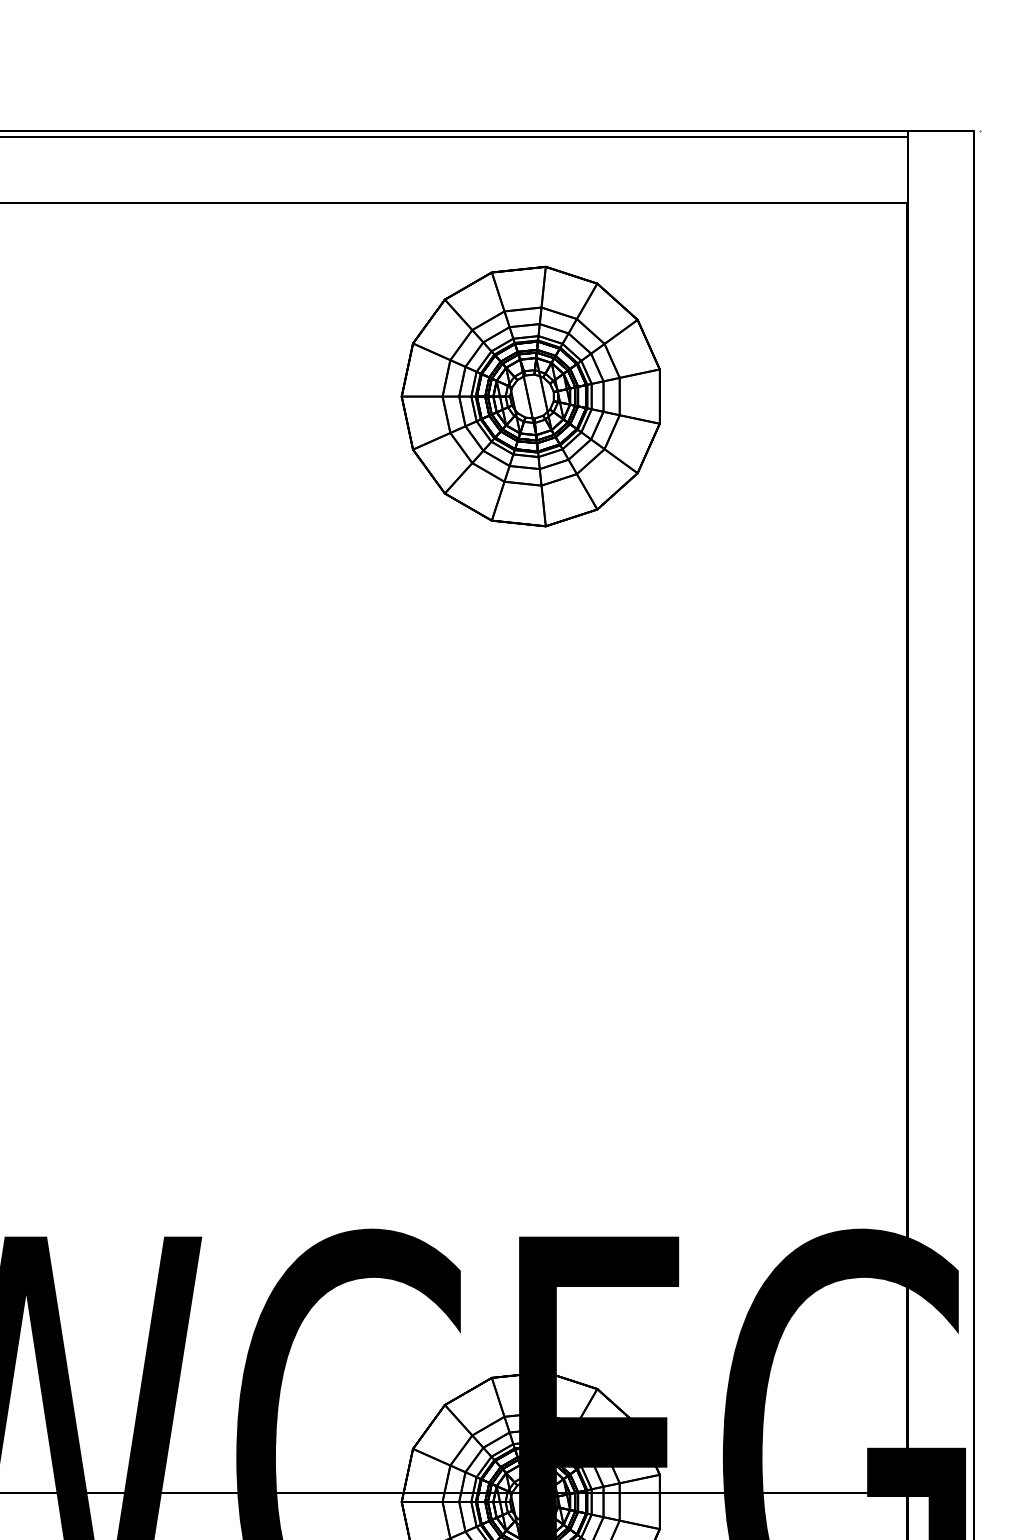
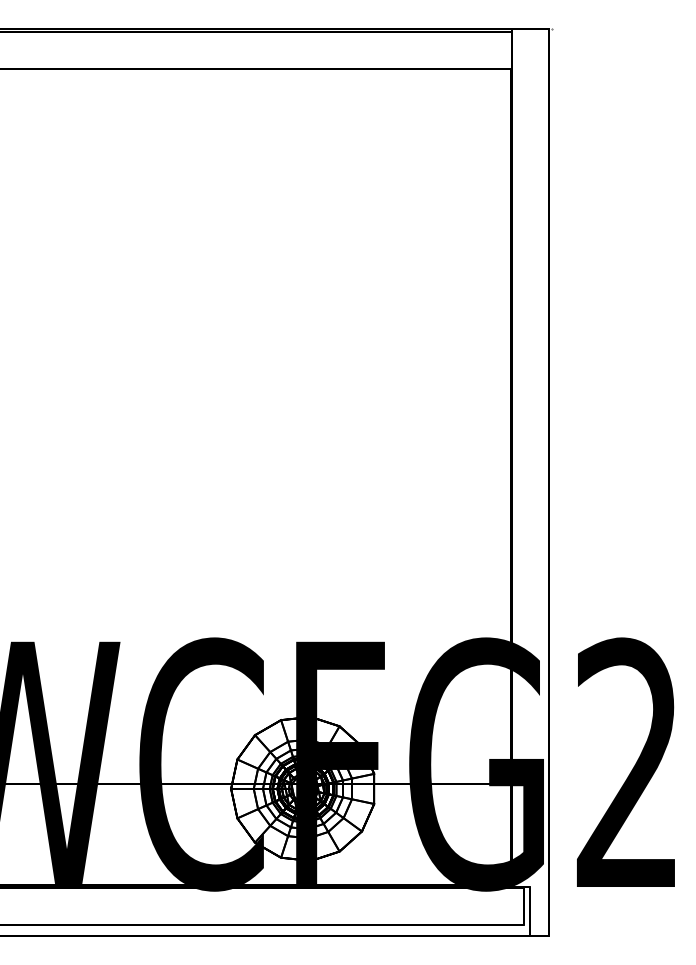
part: (530, 395) -> (302, 175), removed

